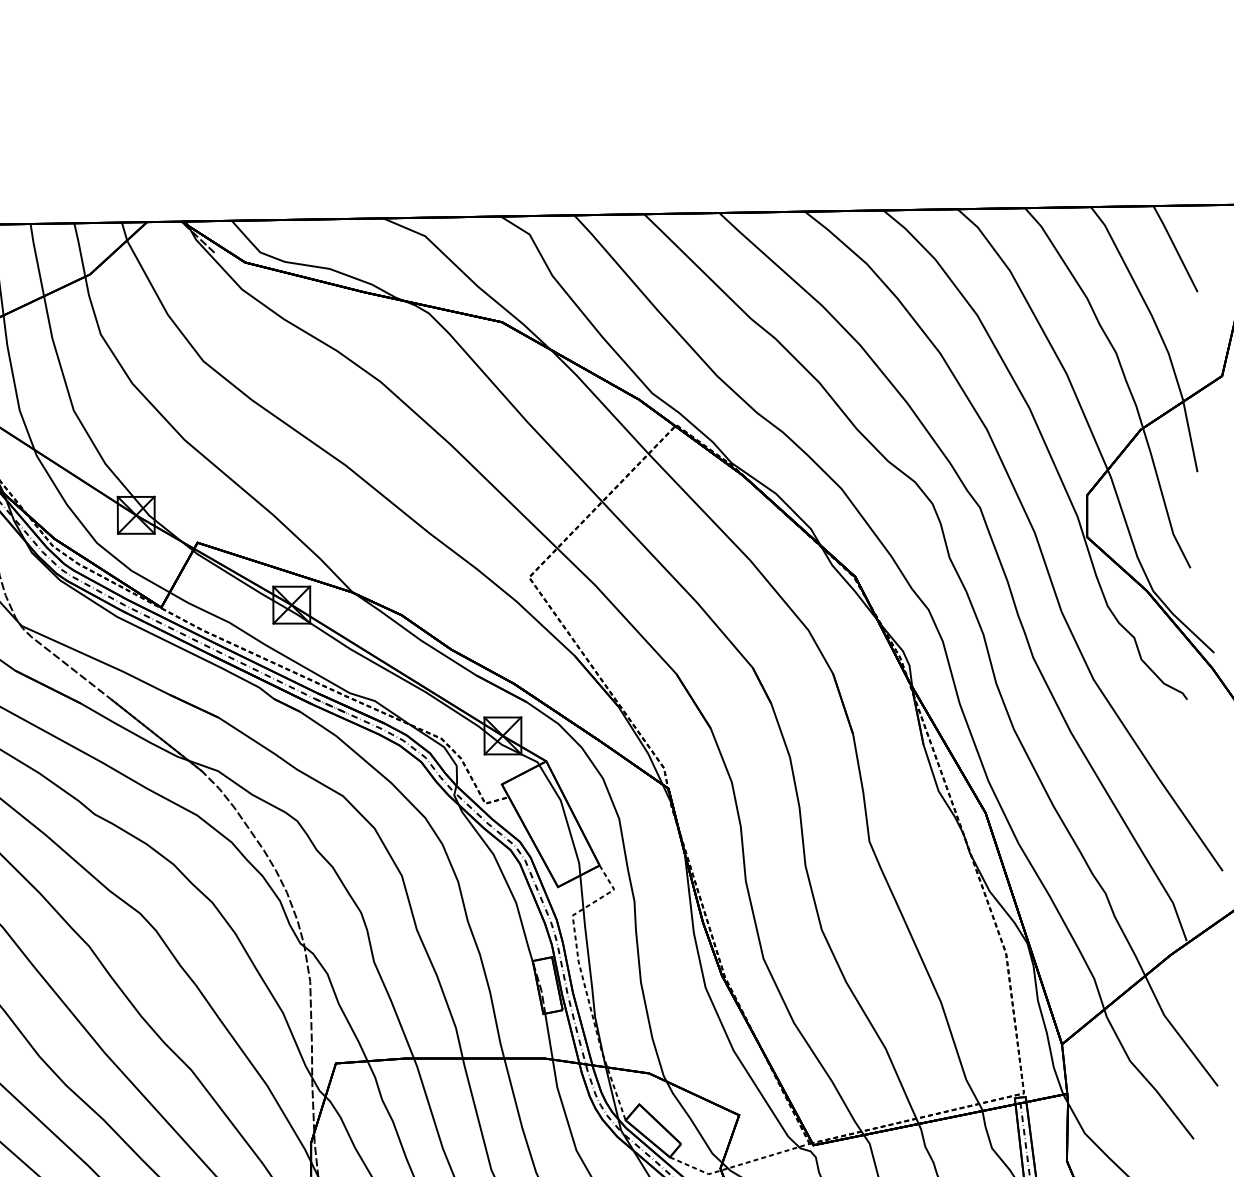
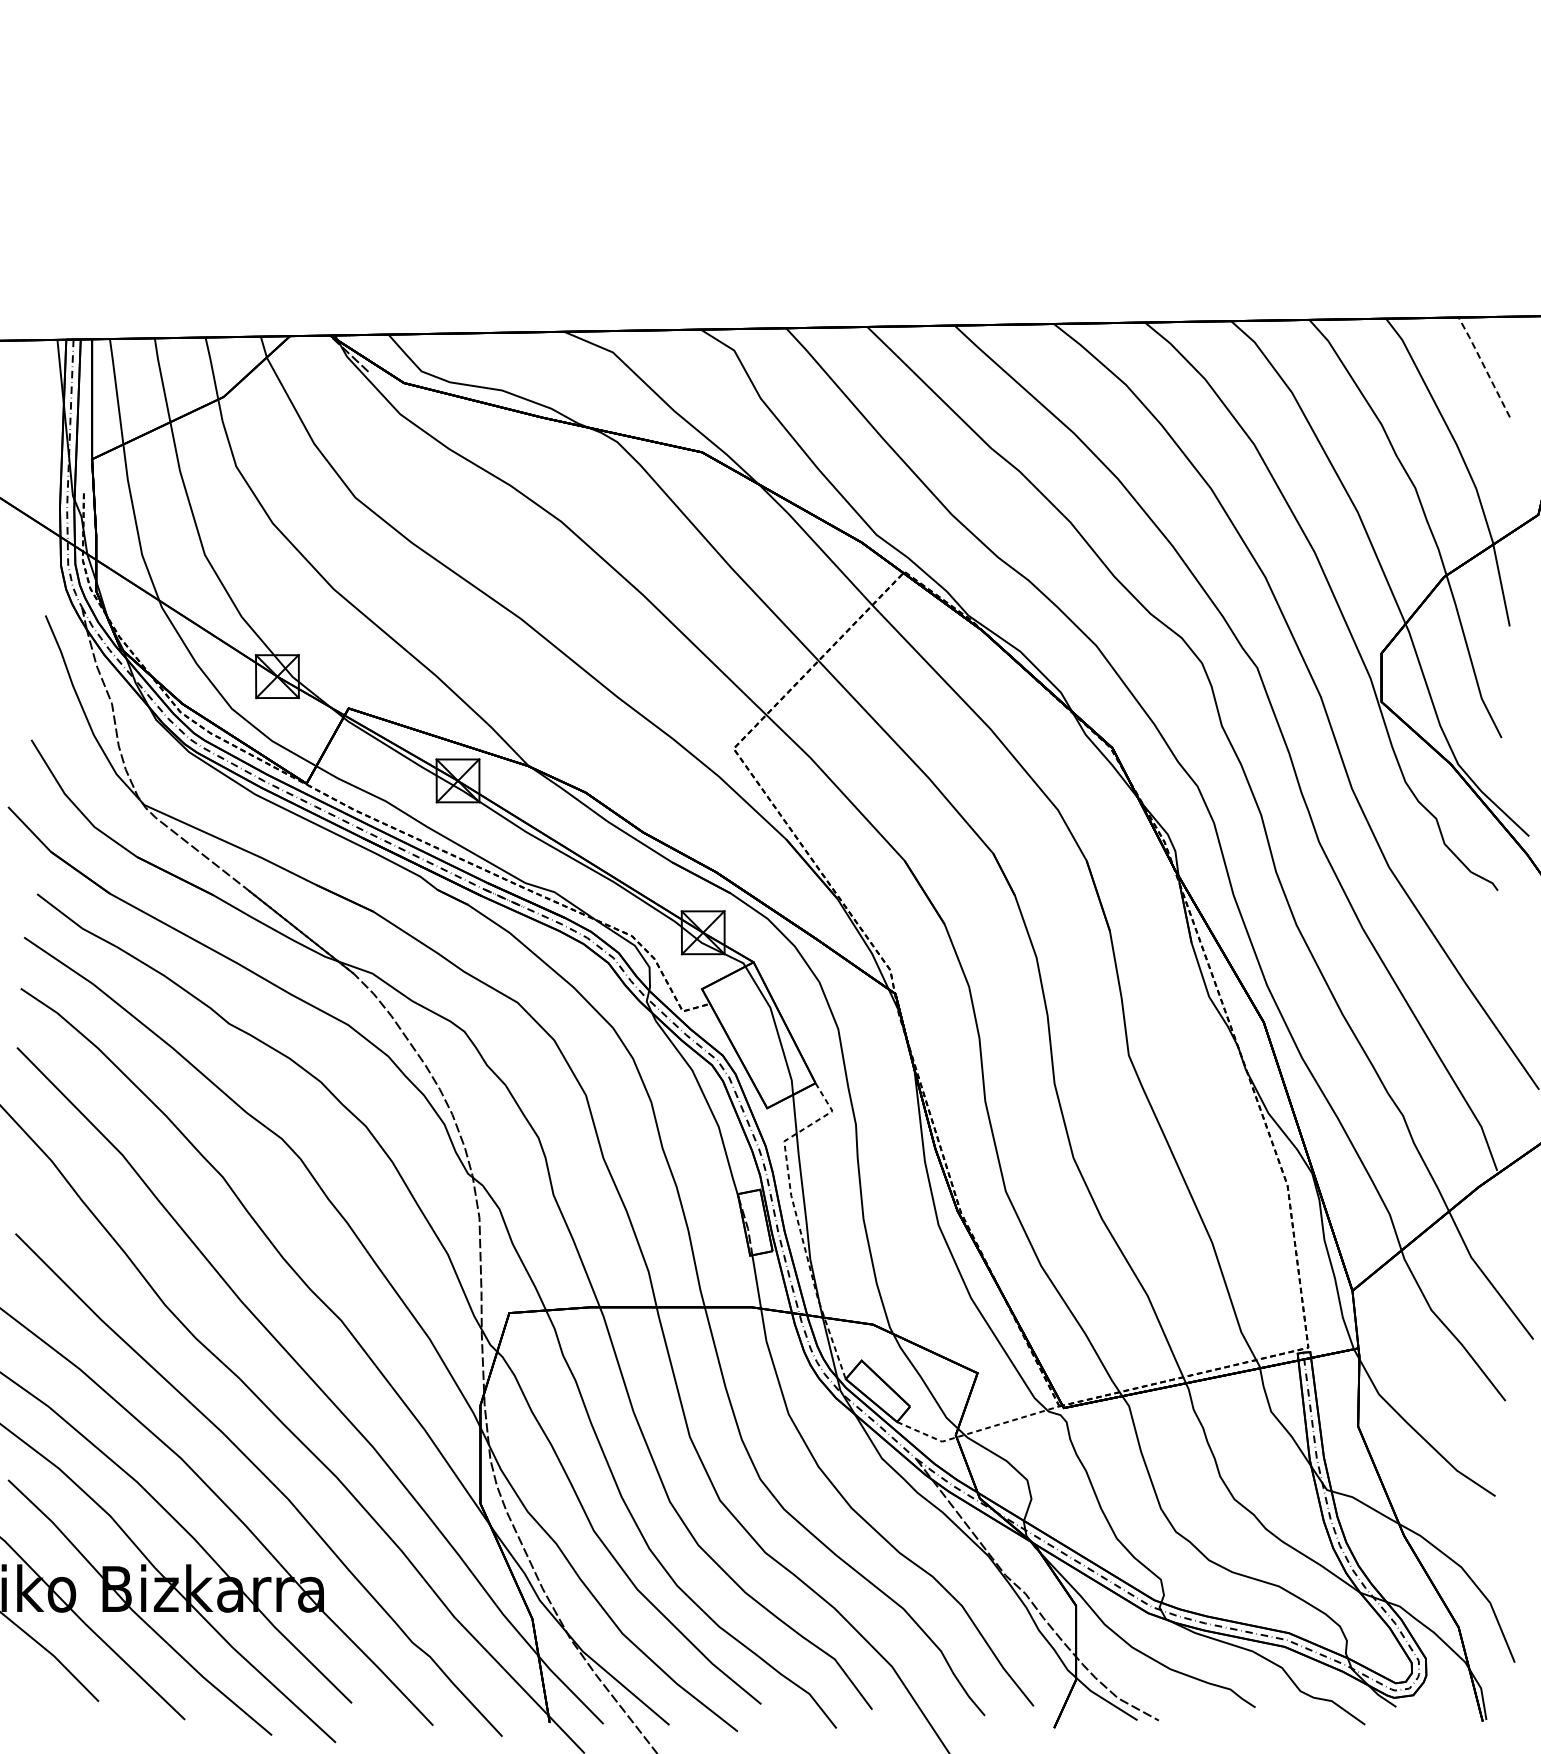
line: (1175, 248) -> (1484, 366), solid -> dashed

